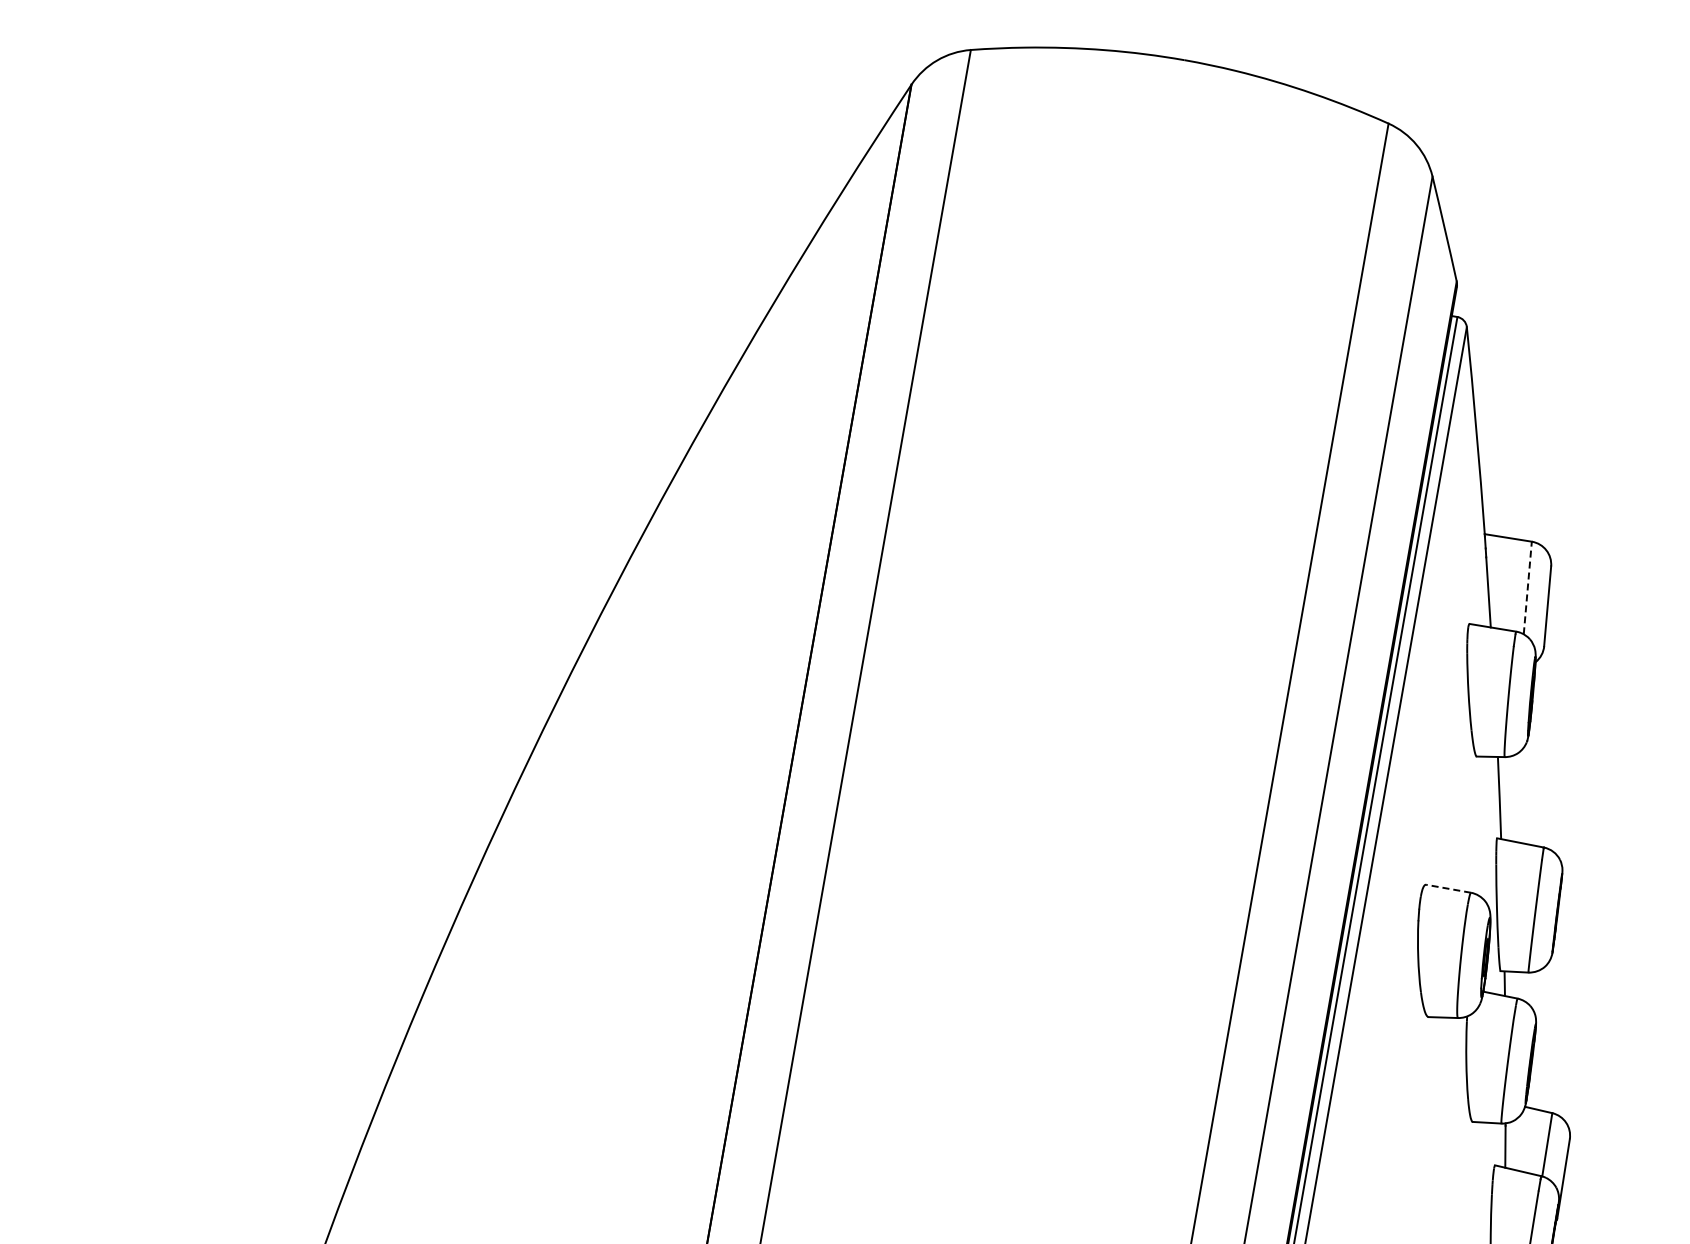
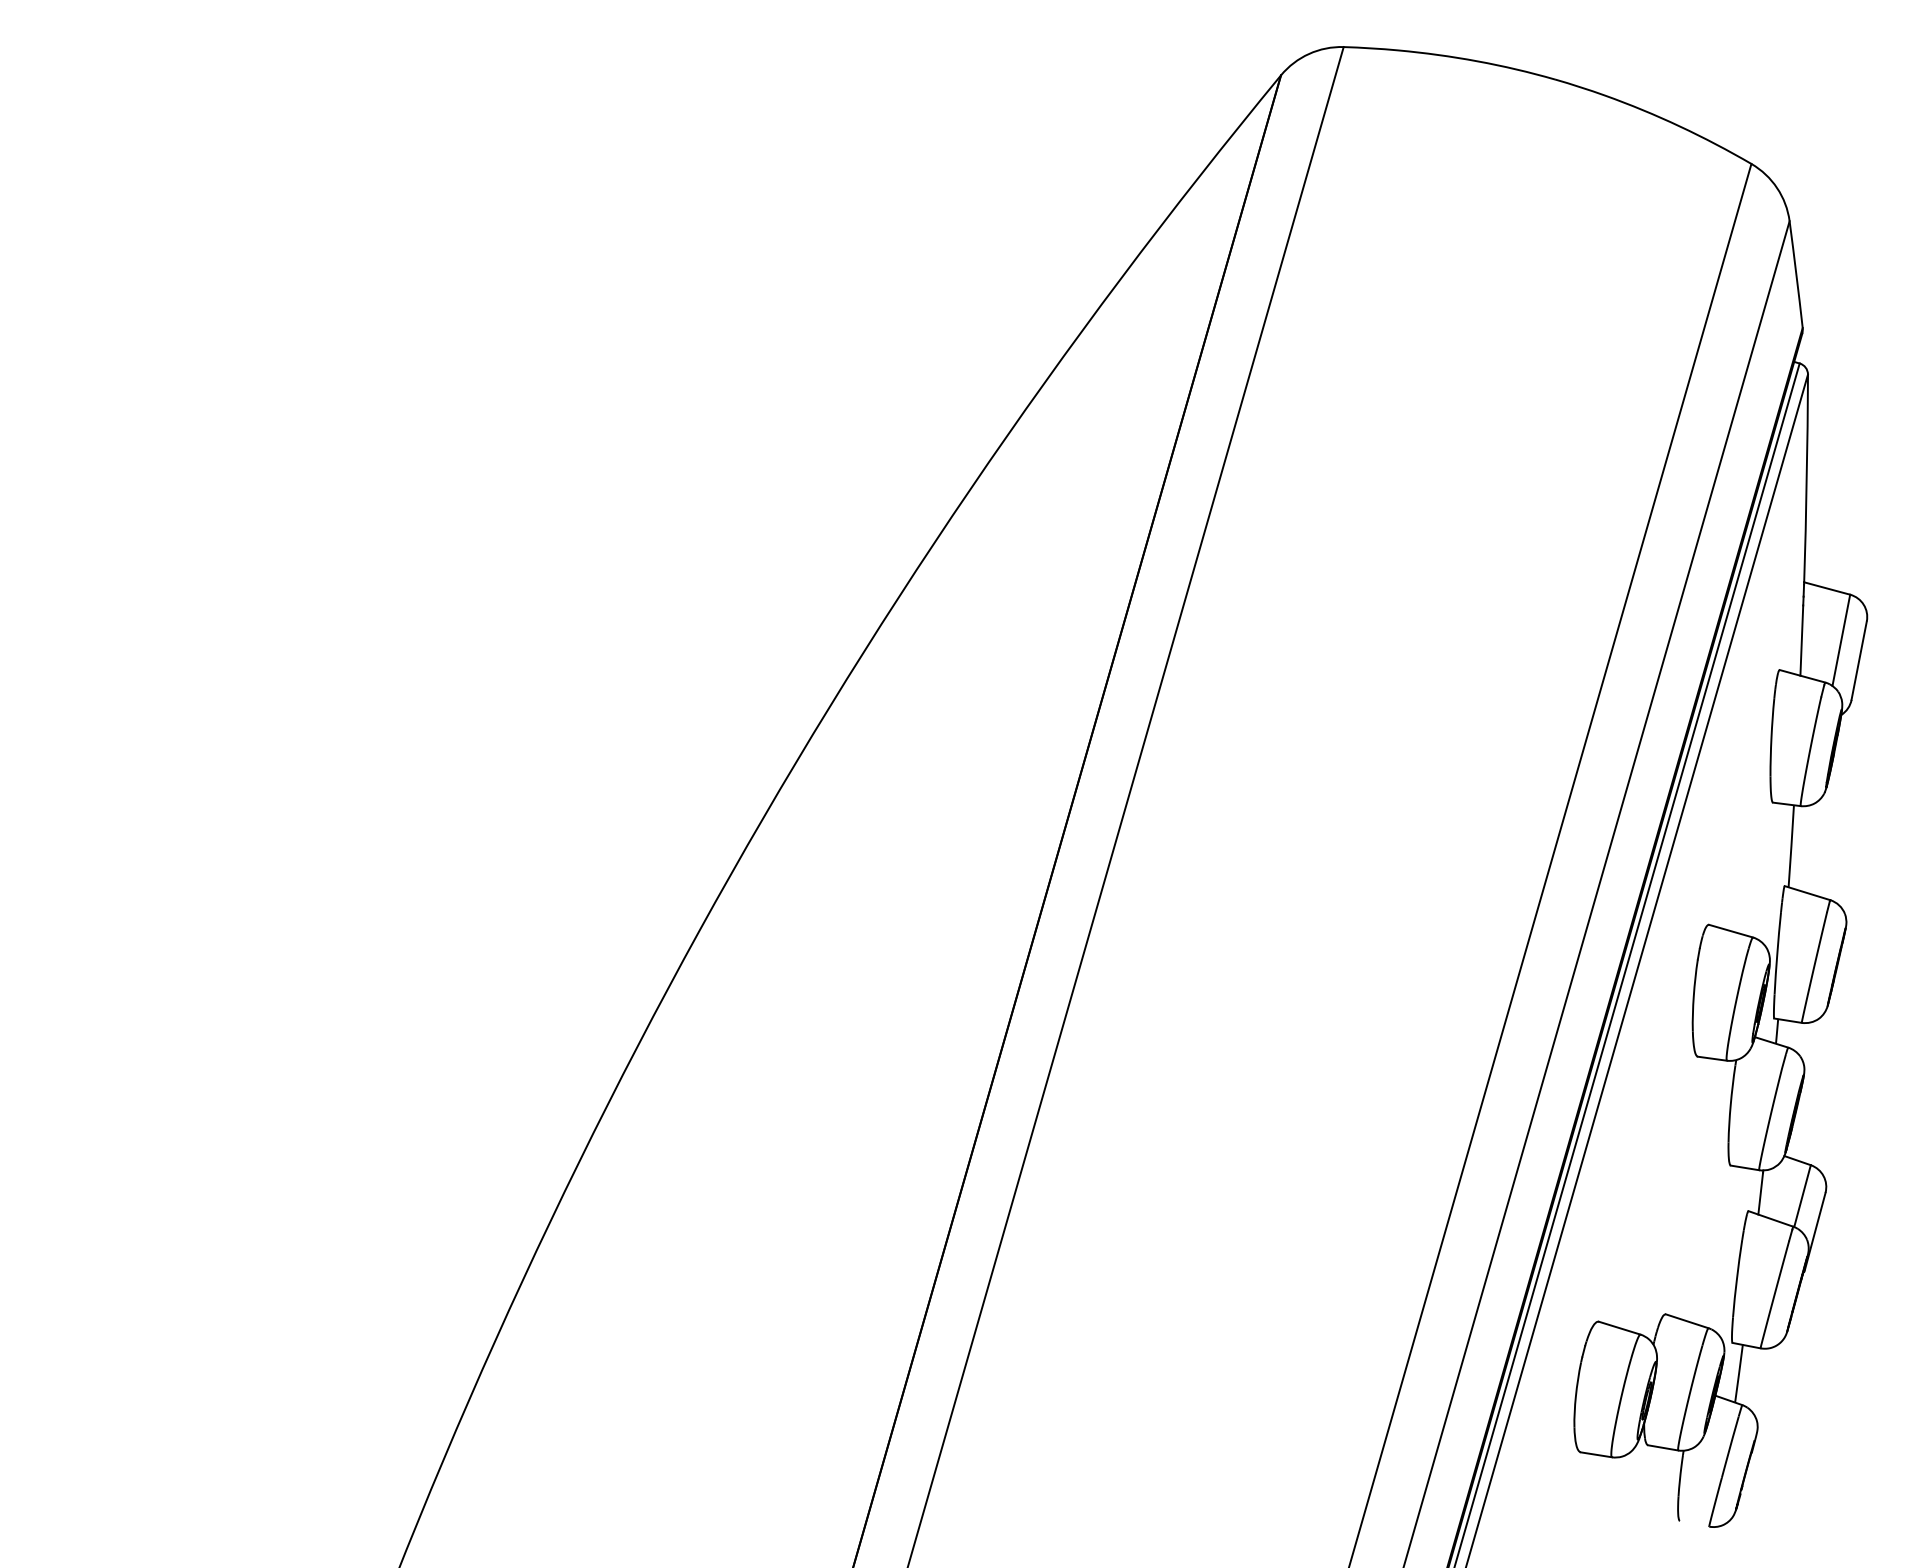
line: (1527, 587) -> (1841, 639), dashed -> solid
line: (1448, 889) -> (1731, 931), dashed -> solid

